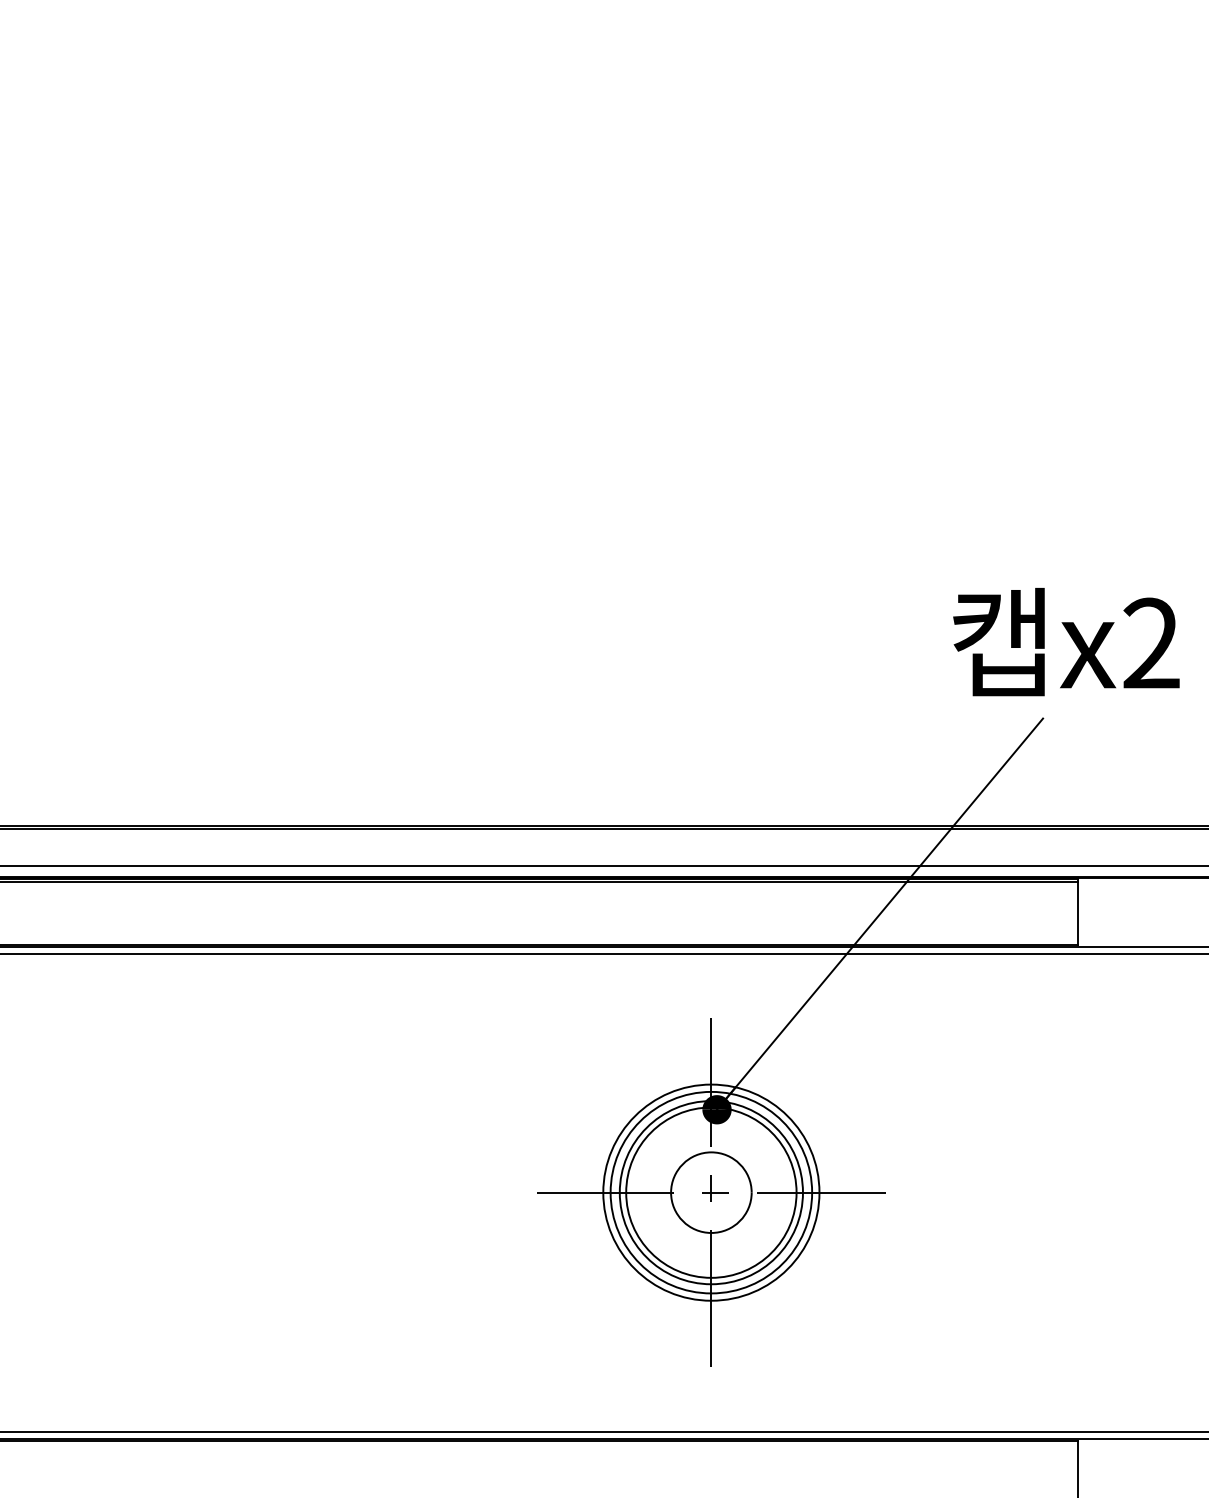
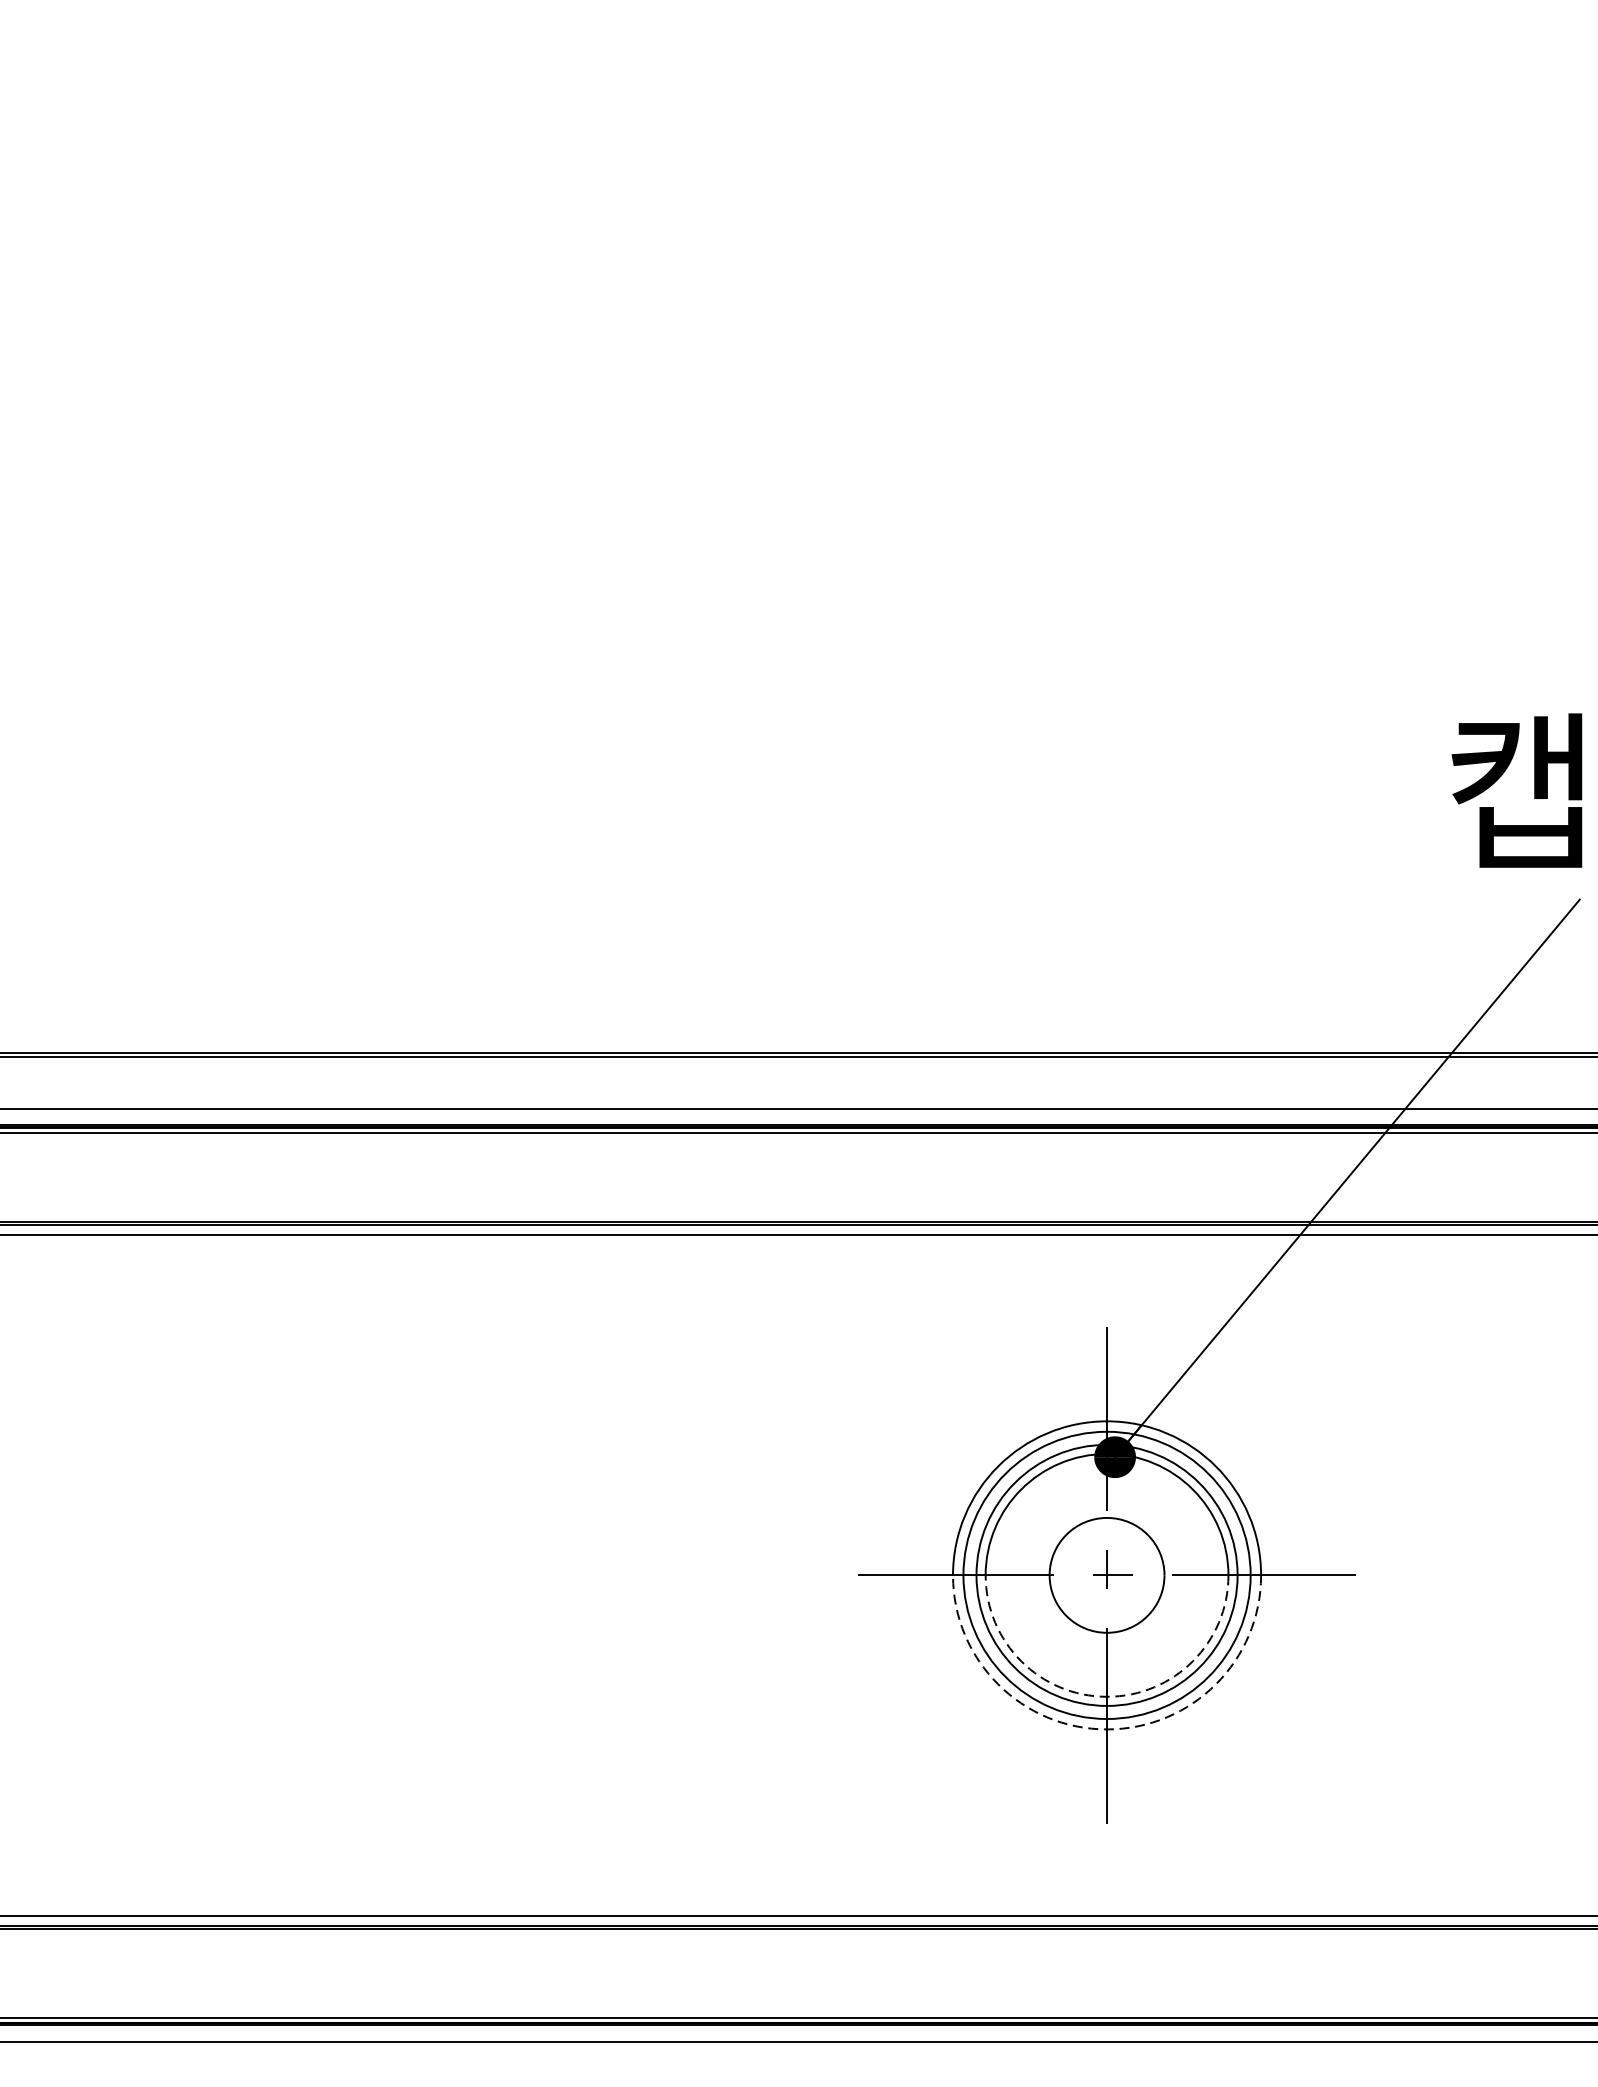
arc: (711, 1277) -> (1107, 1696), solid -> dashed
arc: (711, 1300) -> (1107, 1729), solid -> dashed

